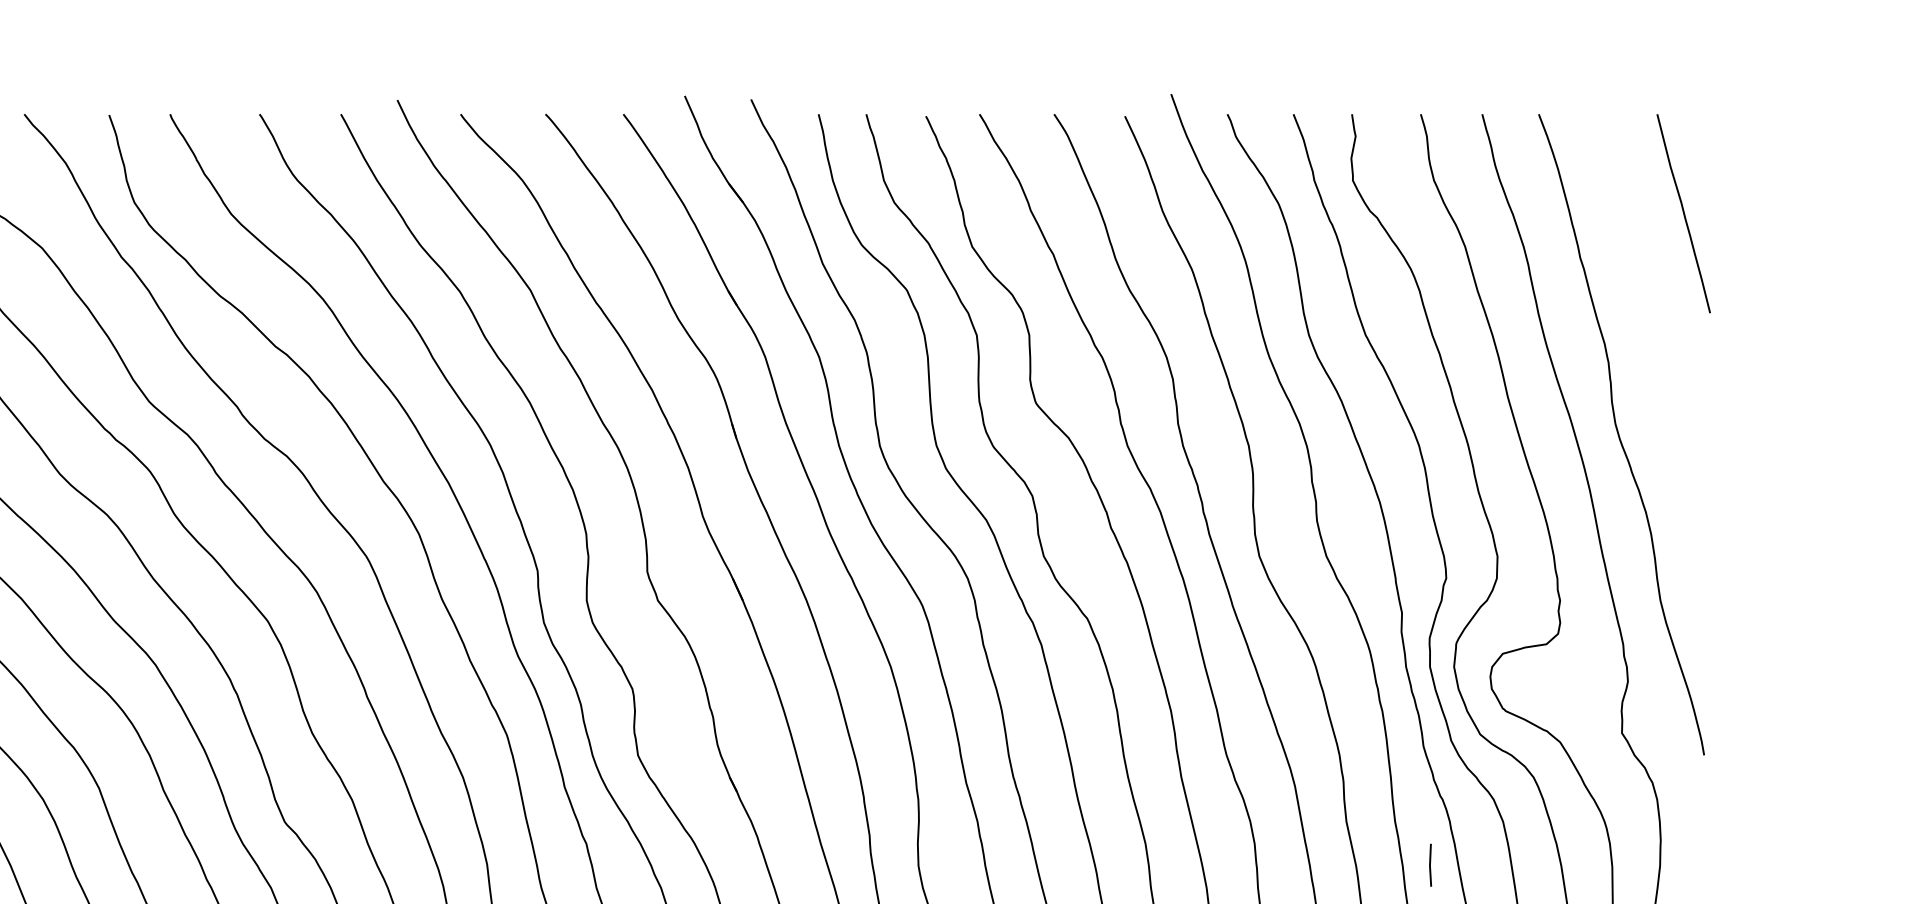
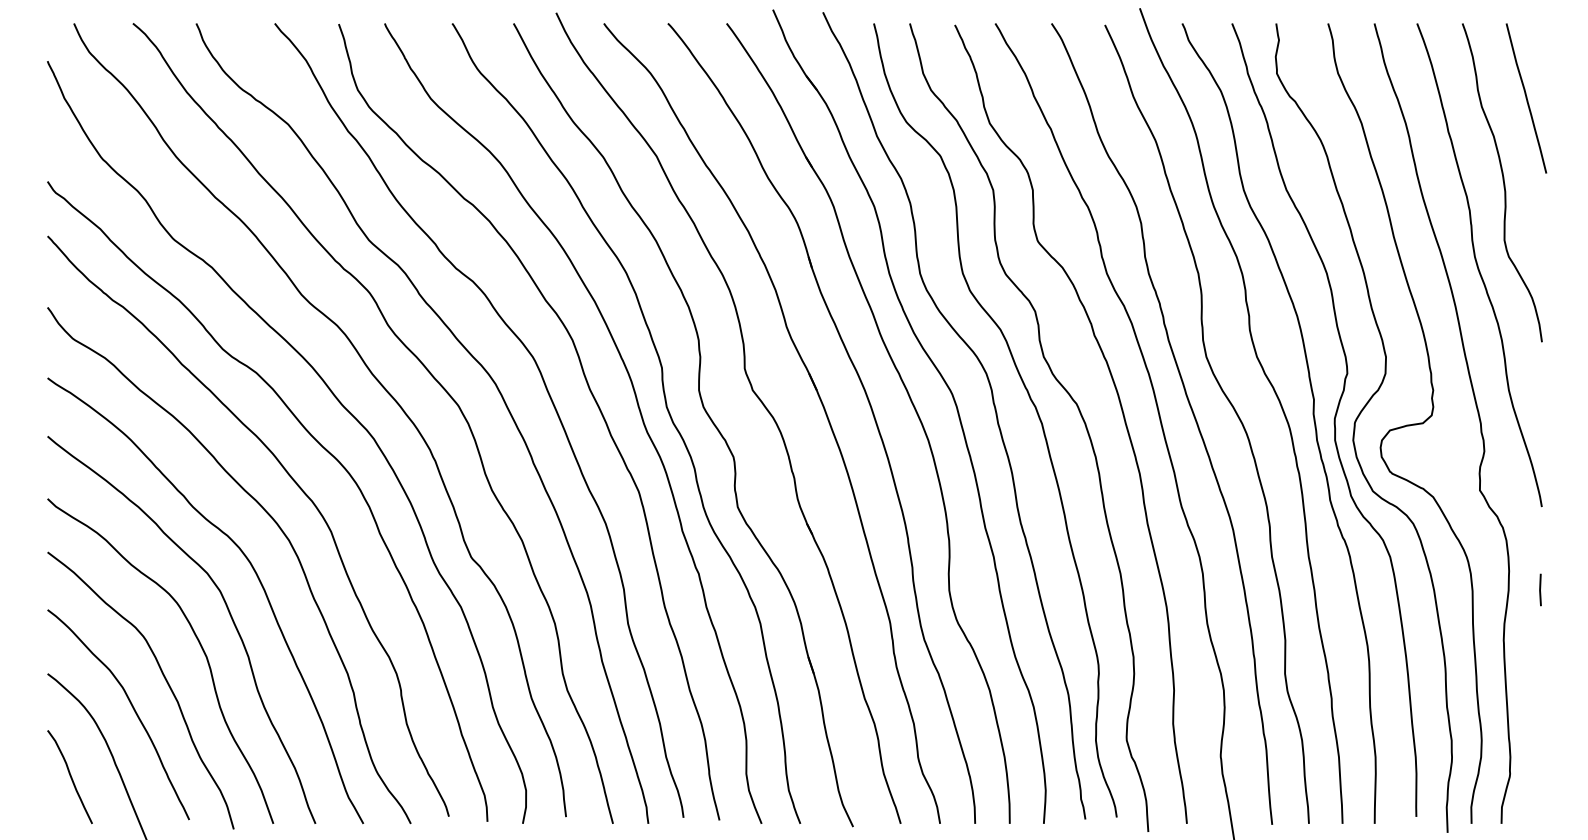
curve: (1653, 325) -> (1503, 182), added
line: (1430, 864) -> (1540, 589), moved

